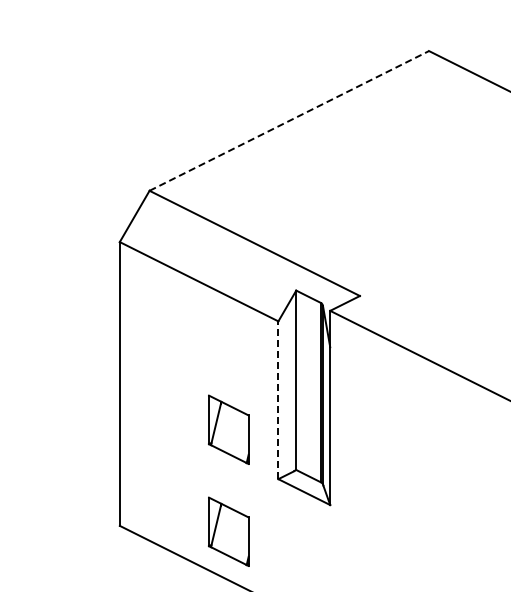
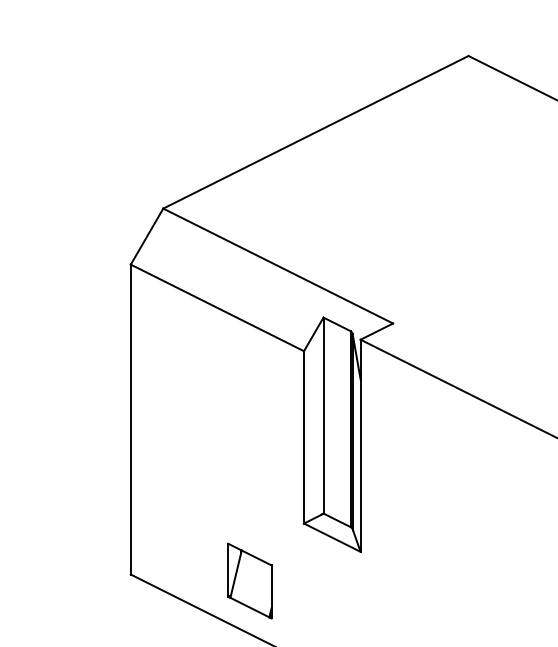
line: (289, 120) -> (316, 131), dashed -> solid
line: (278, 400) -> (304, 437), dashed -> solid
part: (228, 429) -> (249, 469), removed

